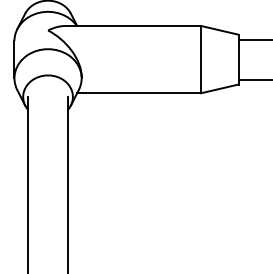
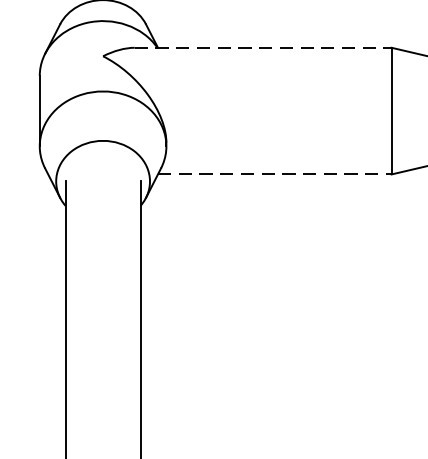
line: (133, 26) -> (264, 48), solid -> dashed
line: (139, 93) -> (275, 174), solid -> dashed

